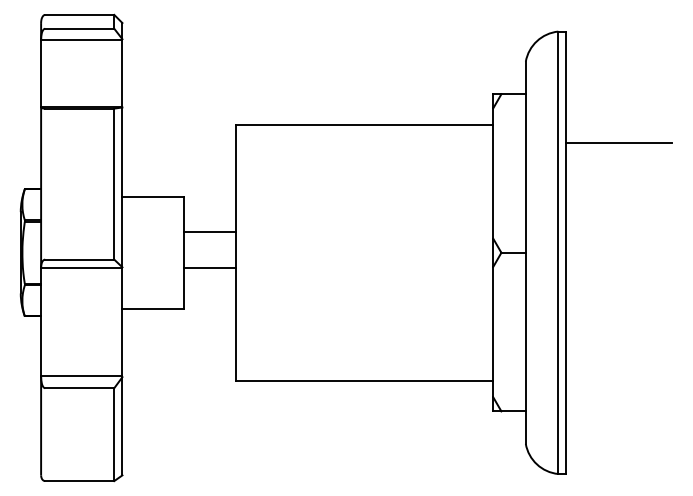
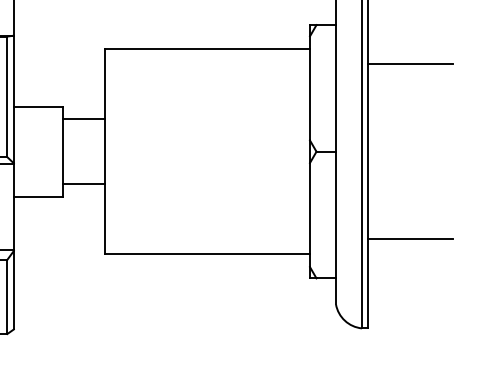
line: (210, 232) -> (84, 119), moved
line: (210, 268) -> (84, 184), moved
line: (619, 362) -> (410, 239), added

